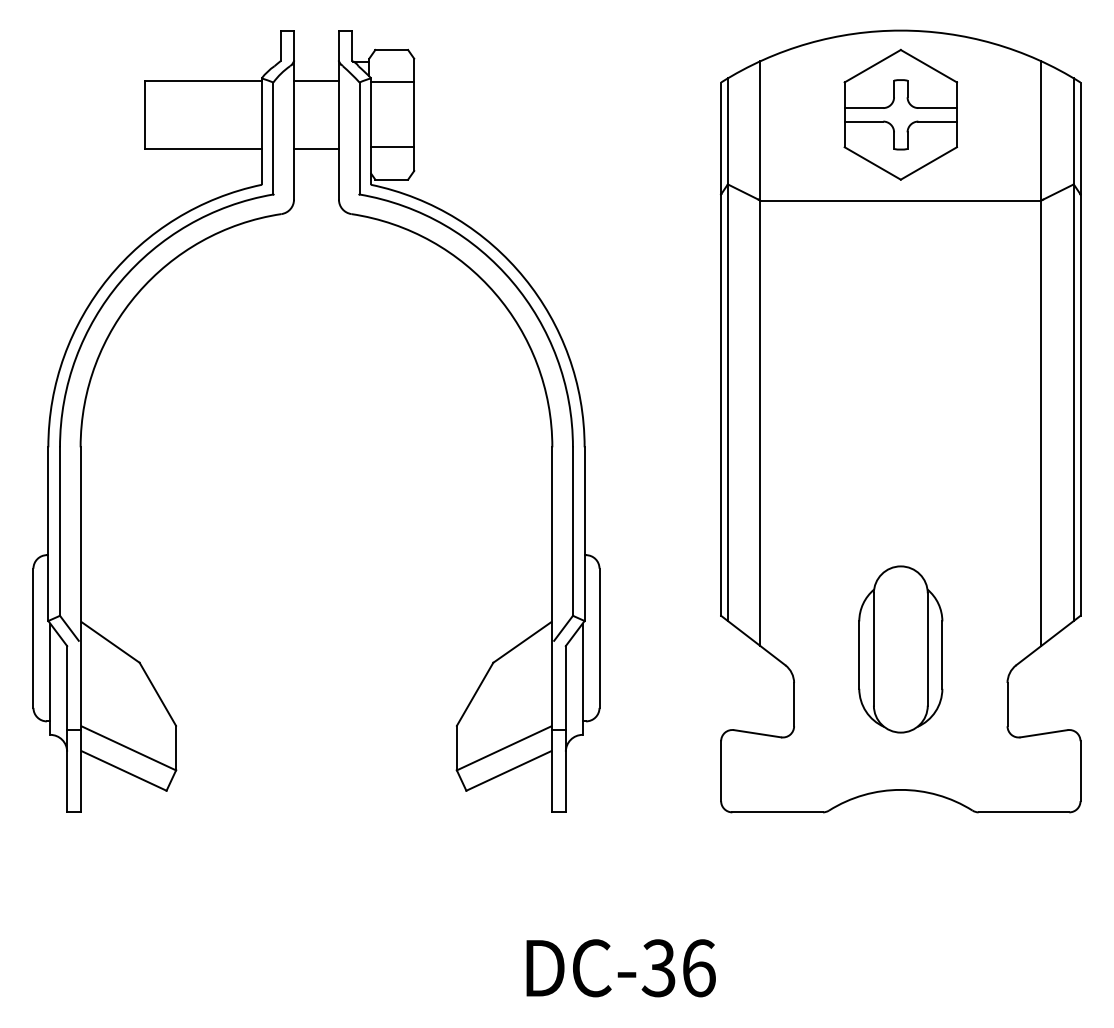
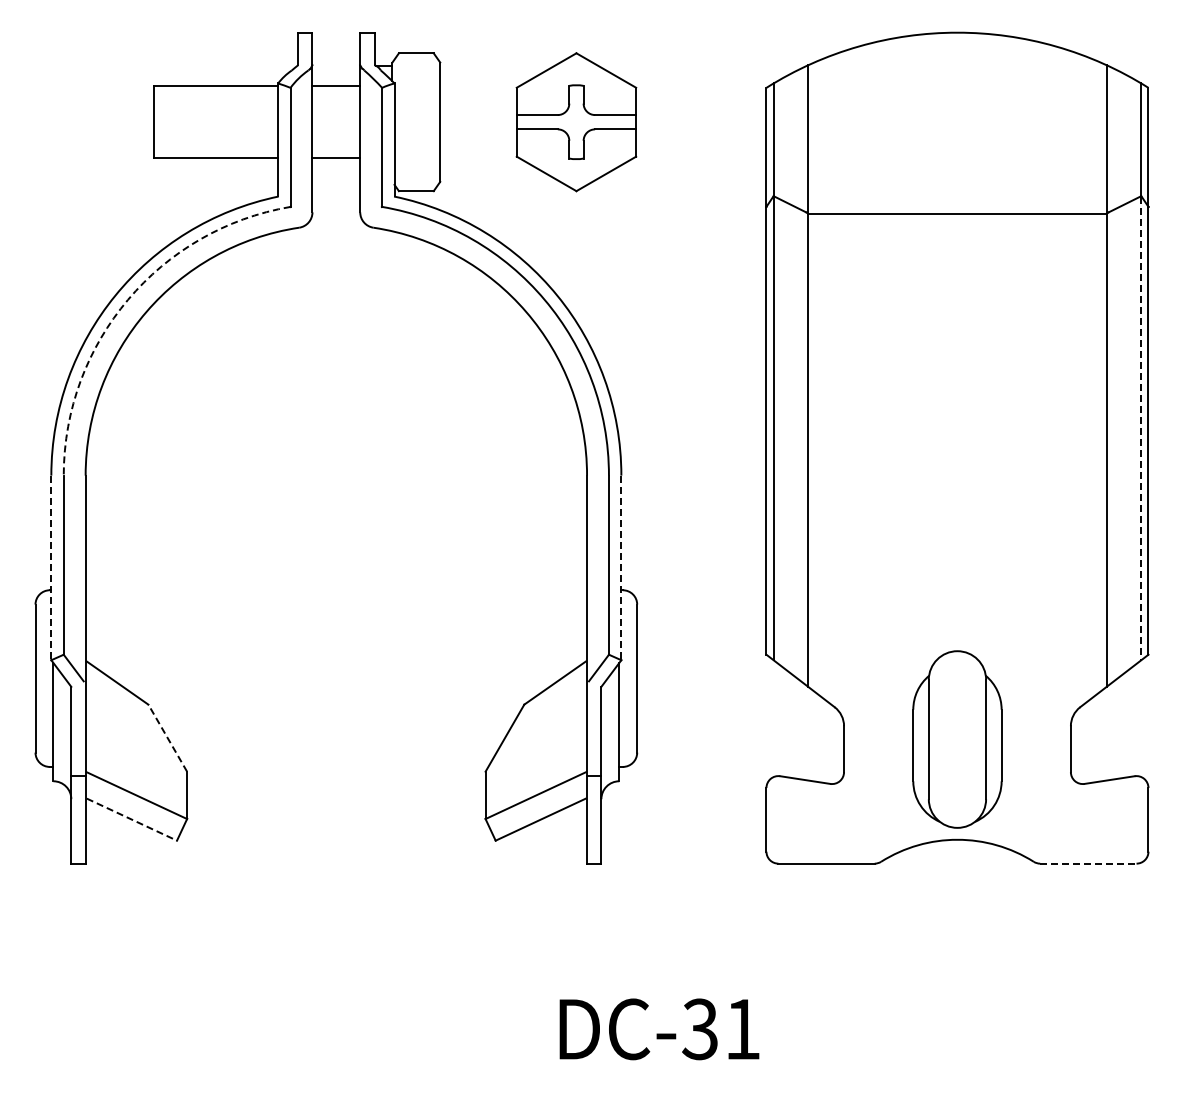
line: (392, 82) -> (417, 87), removed
part: (900, 115) -> (576, 122), moved
line: (392, 147) -> (417, 156), removed
arc: (120, 281) -> (128, 299), solid -> dashed
line: (1073, 402) -> (1141, 428), solid -> dashed
line: (48, 534) -> (51, 568), solid -> dashed
line: (584, 534) -> (621, 568), solid -> dashed
part: (900, 649) -> (957, 739), moved
line: (157, 694) -> (167, 738), solid -> dashed
line: (123, 770) -> (131, 819), solid -> dashed
line: (1024, 812) -> (1088, 863), solid -> dashed
text: (699, 968) -> (743, 1029), DC-36 -> DC-31

